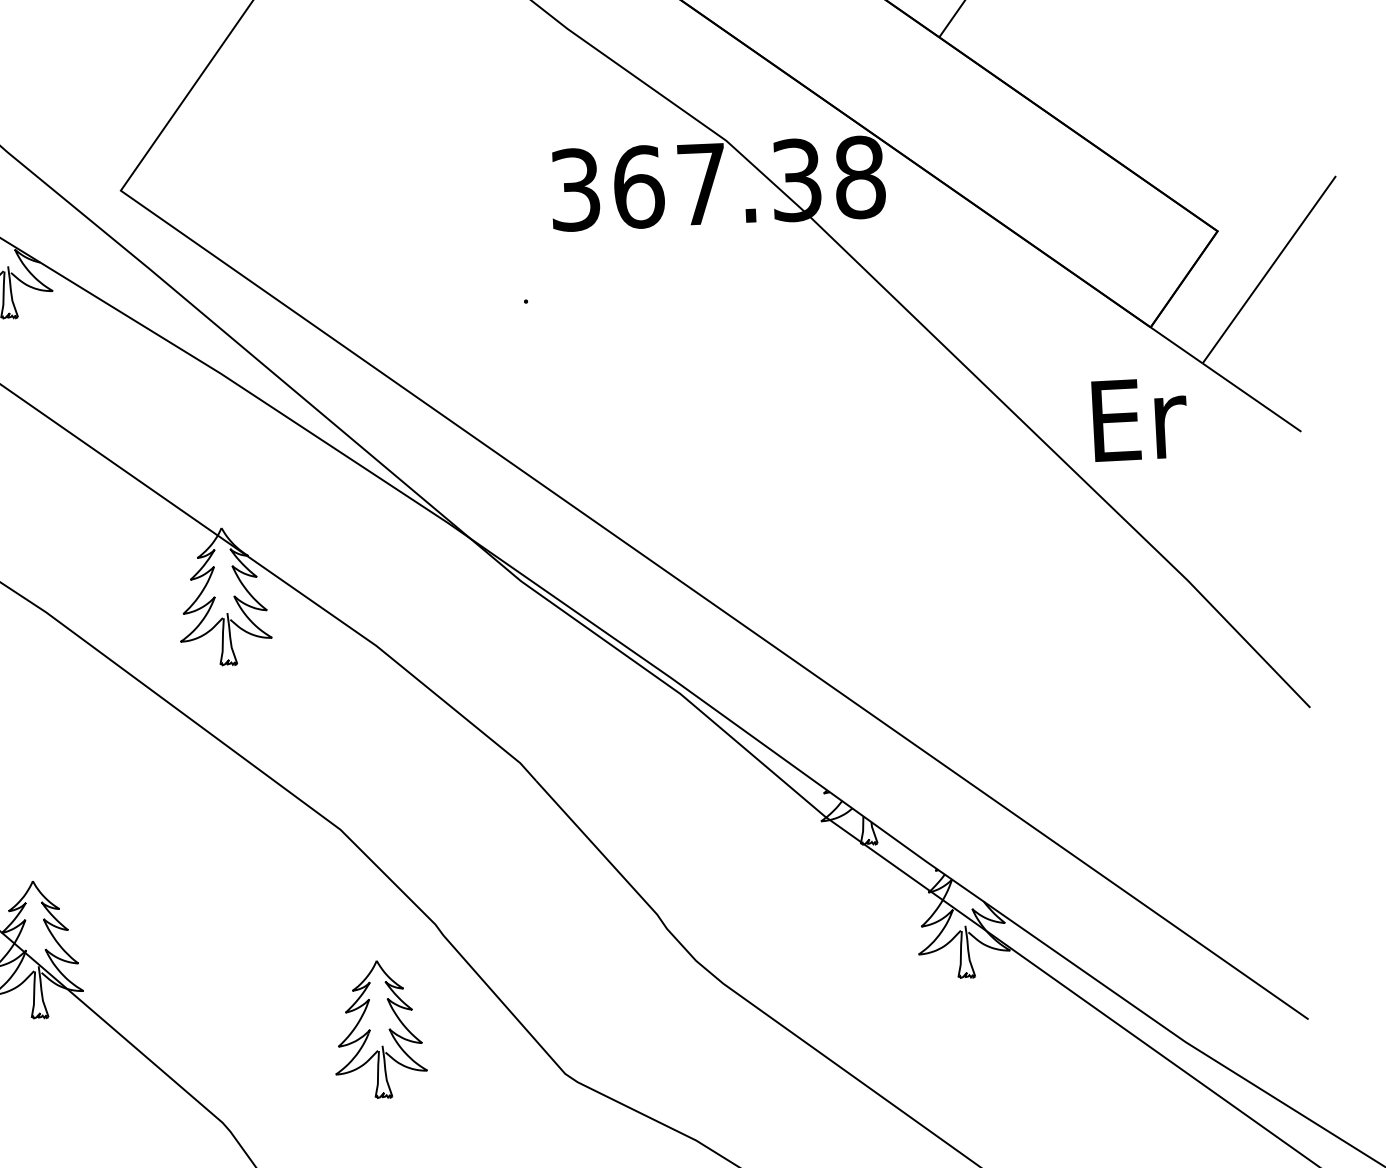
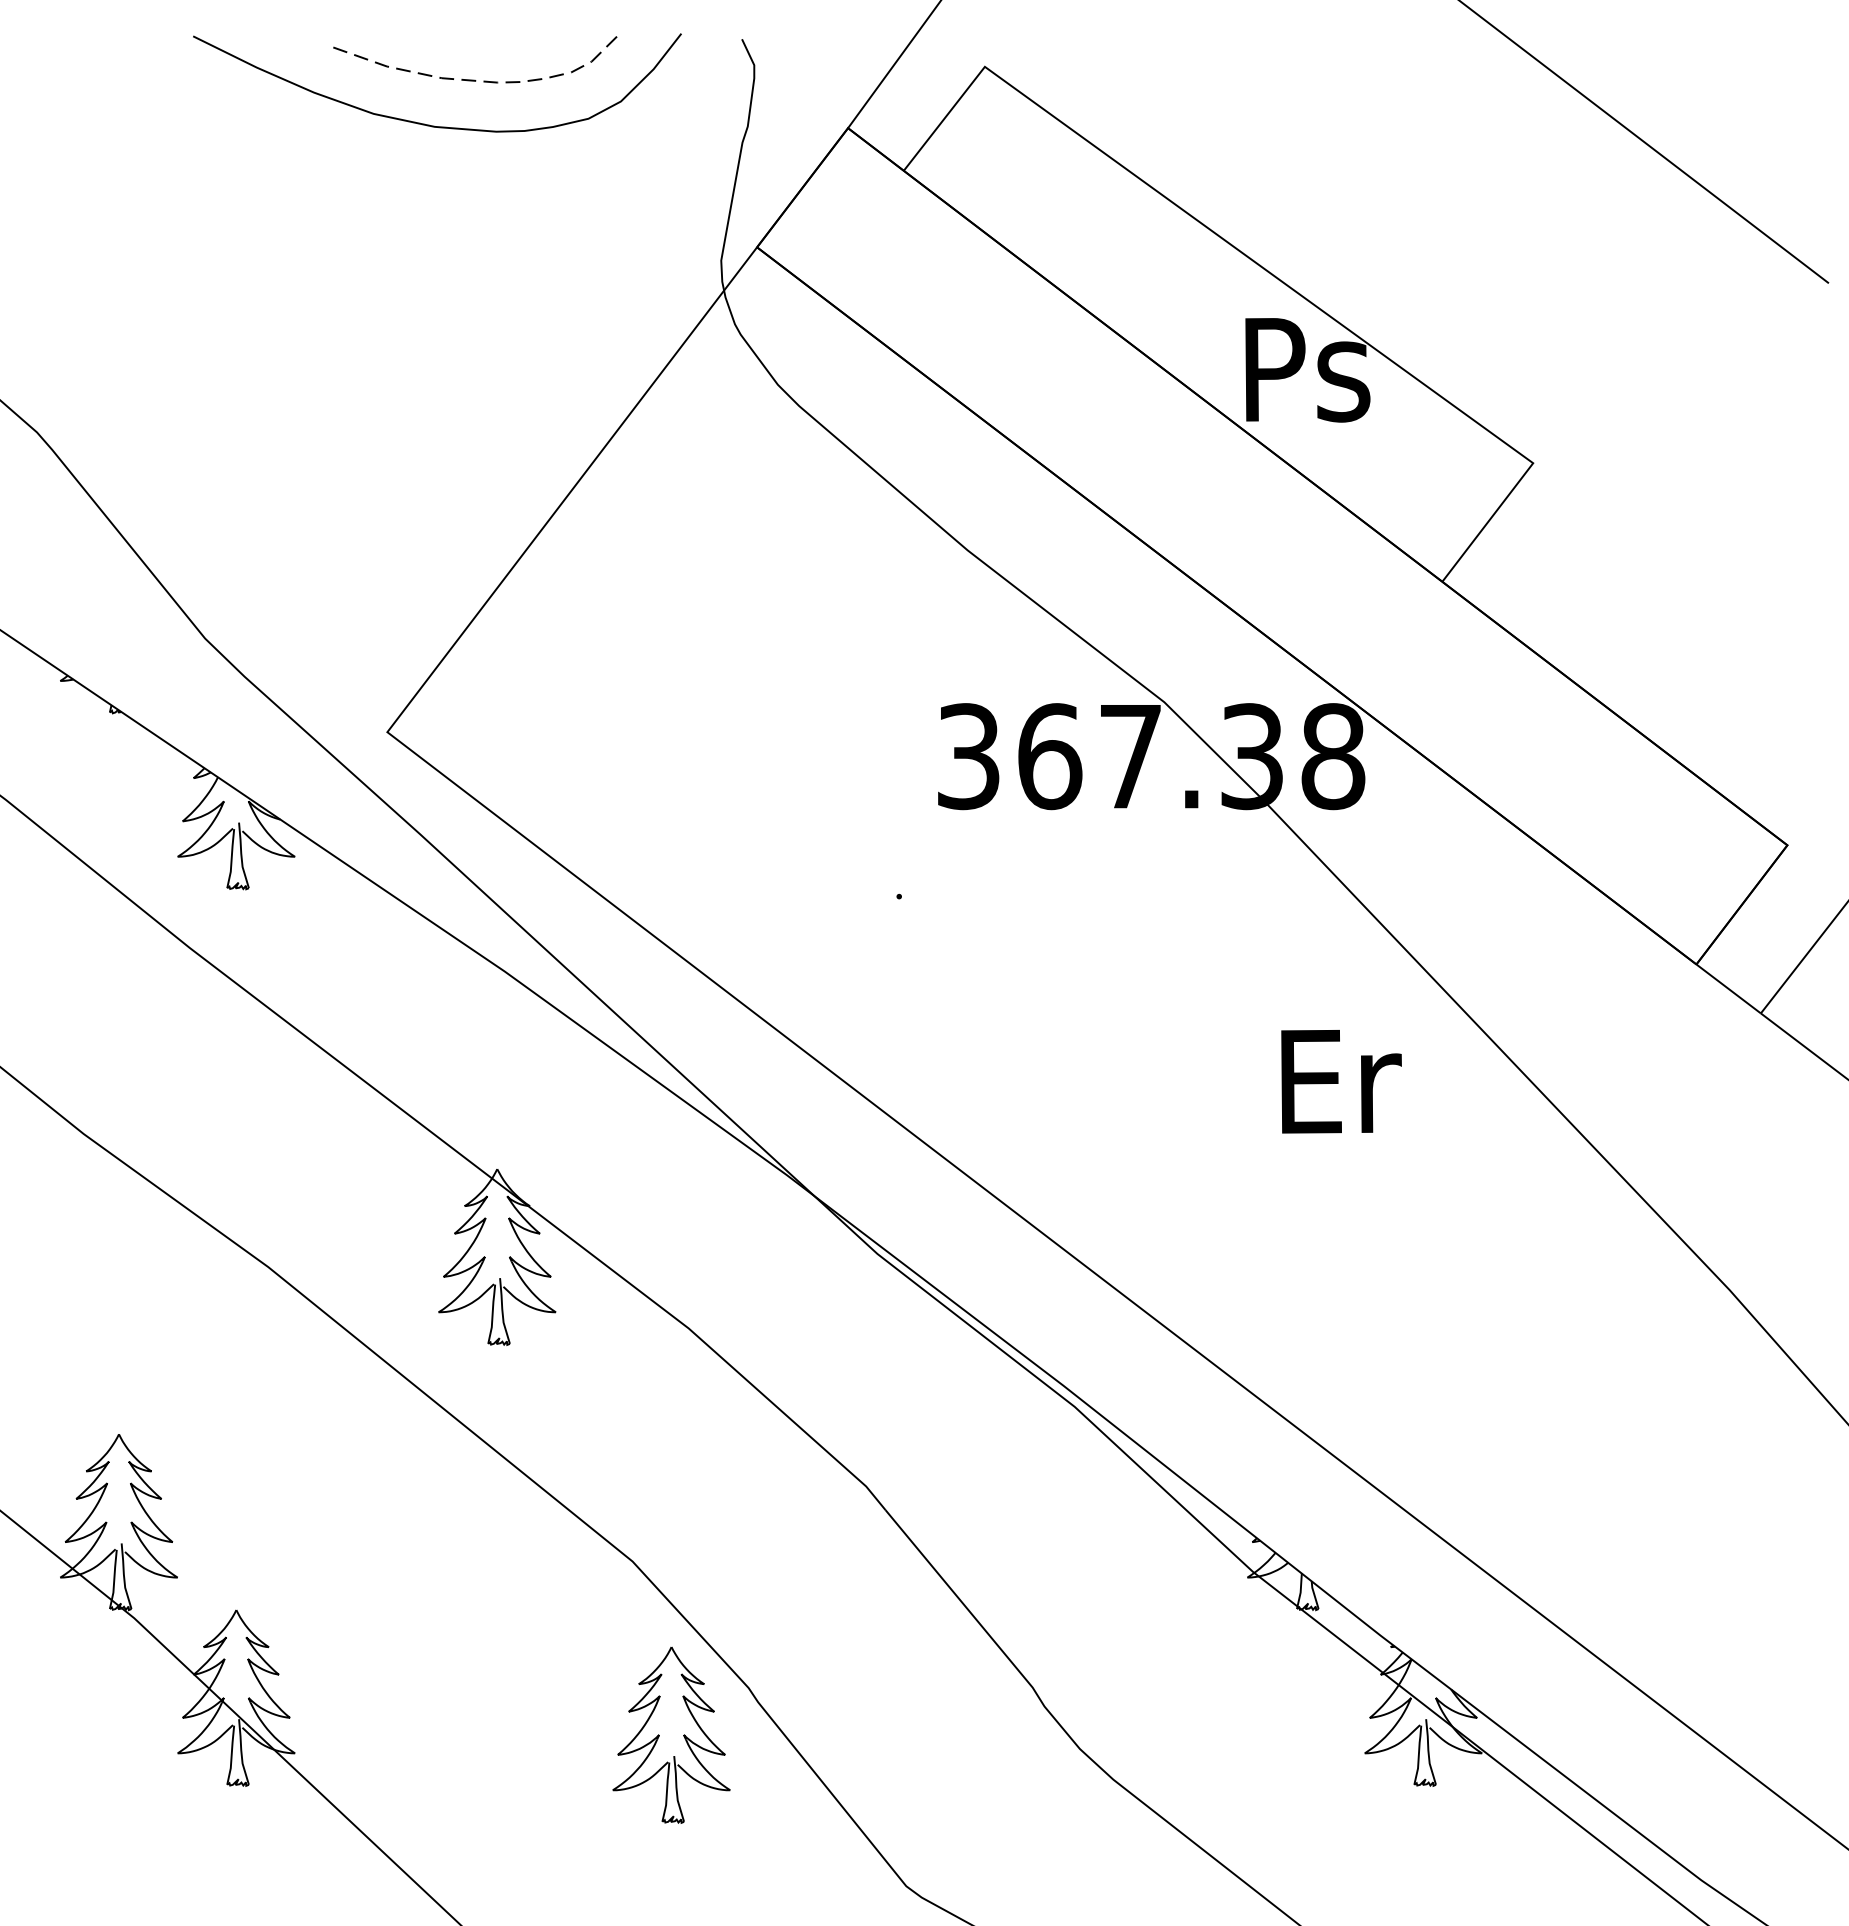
text: (1139, 419) -> (1341, 1081), moved
part: (379, 1029) -> (671, 1734), moved

